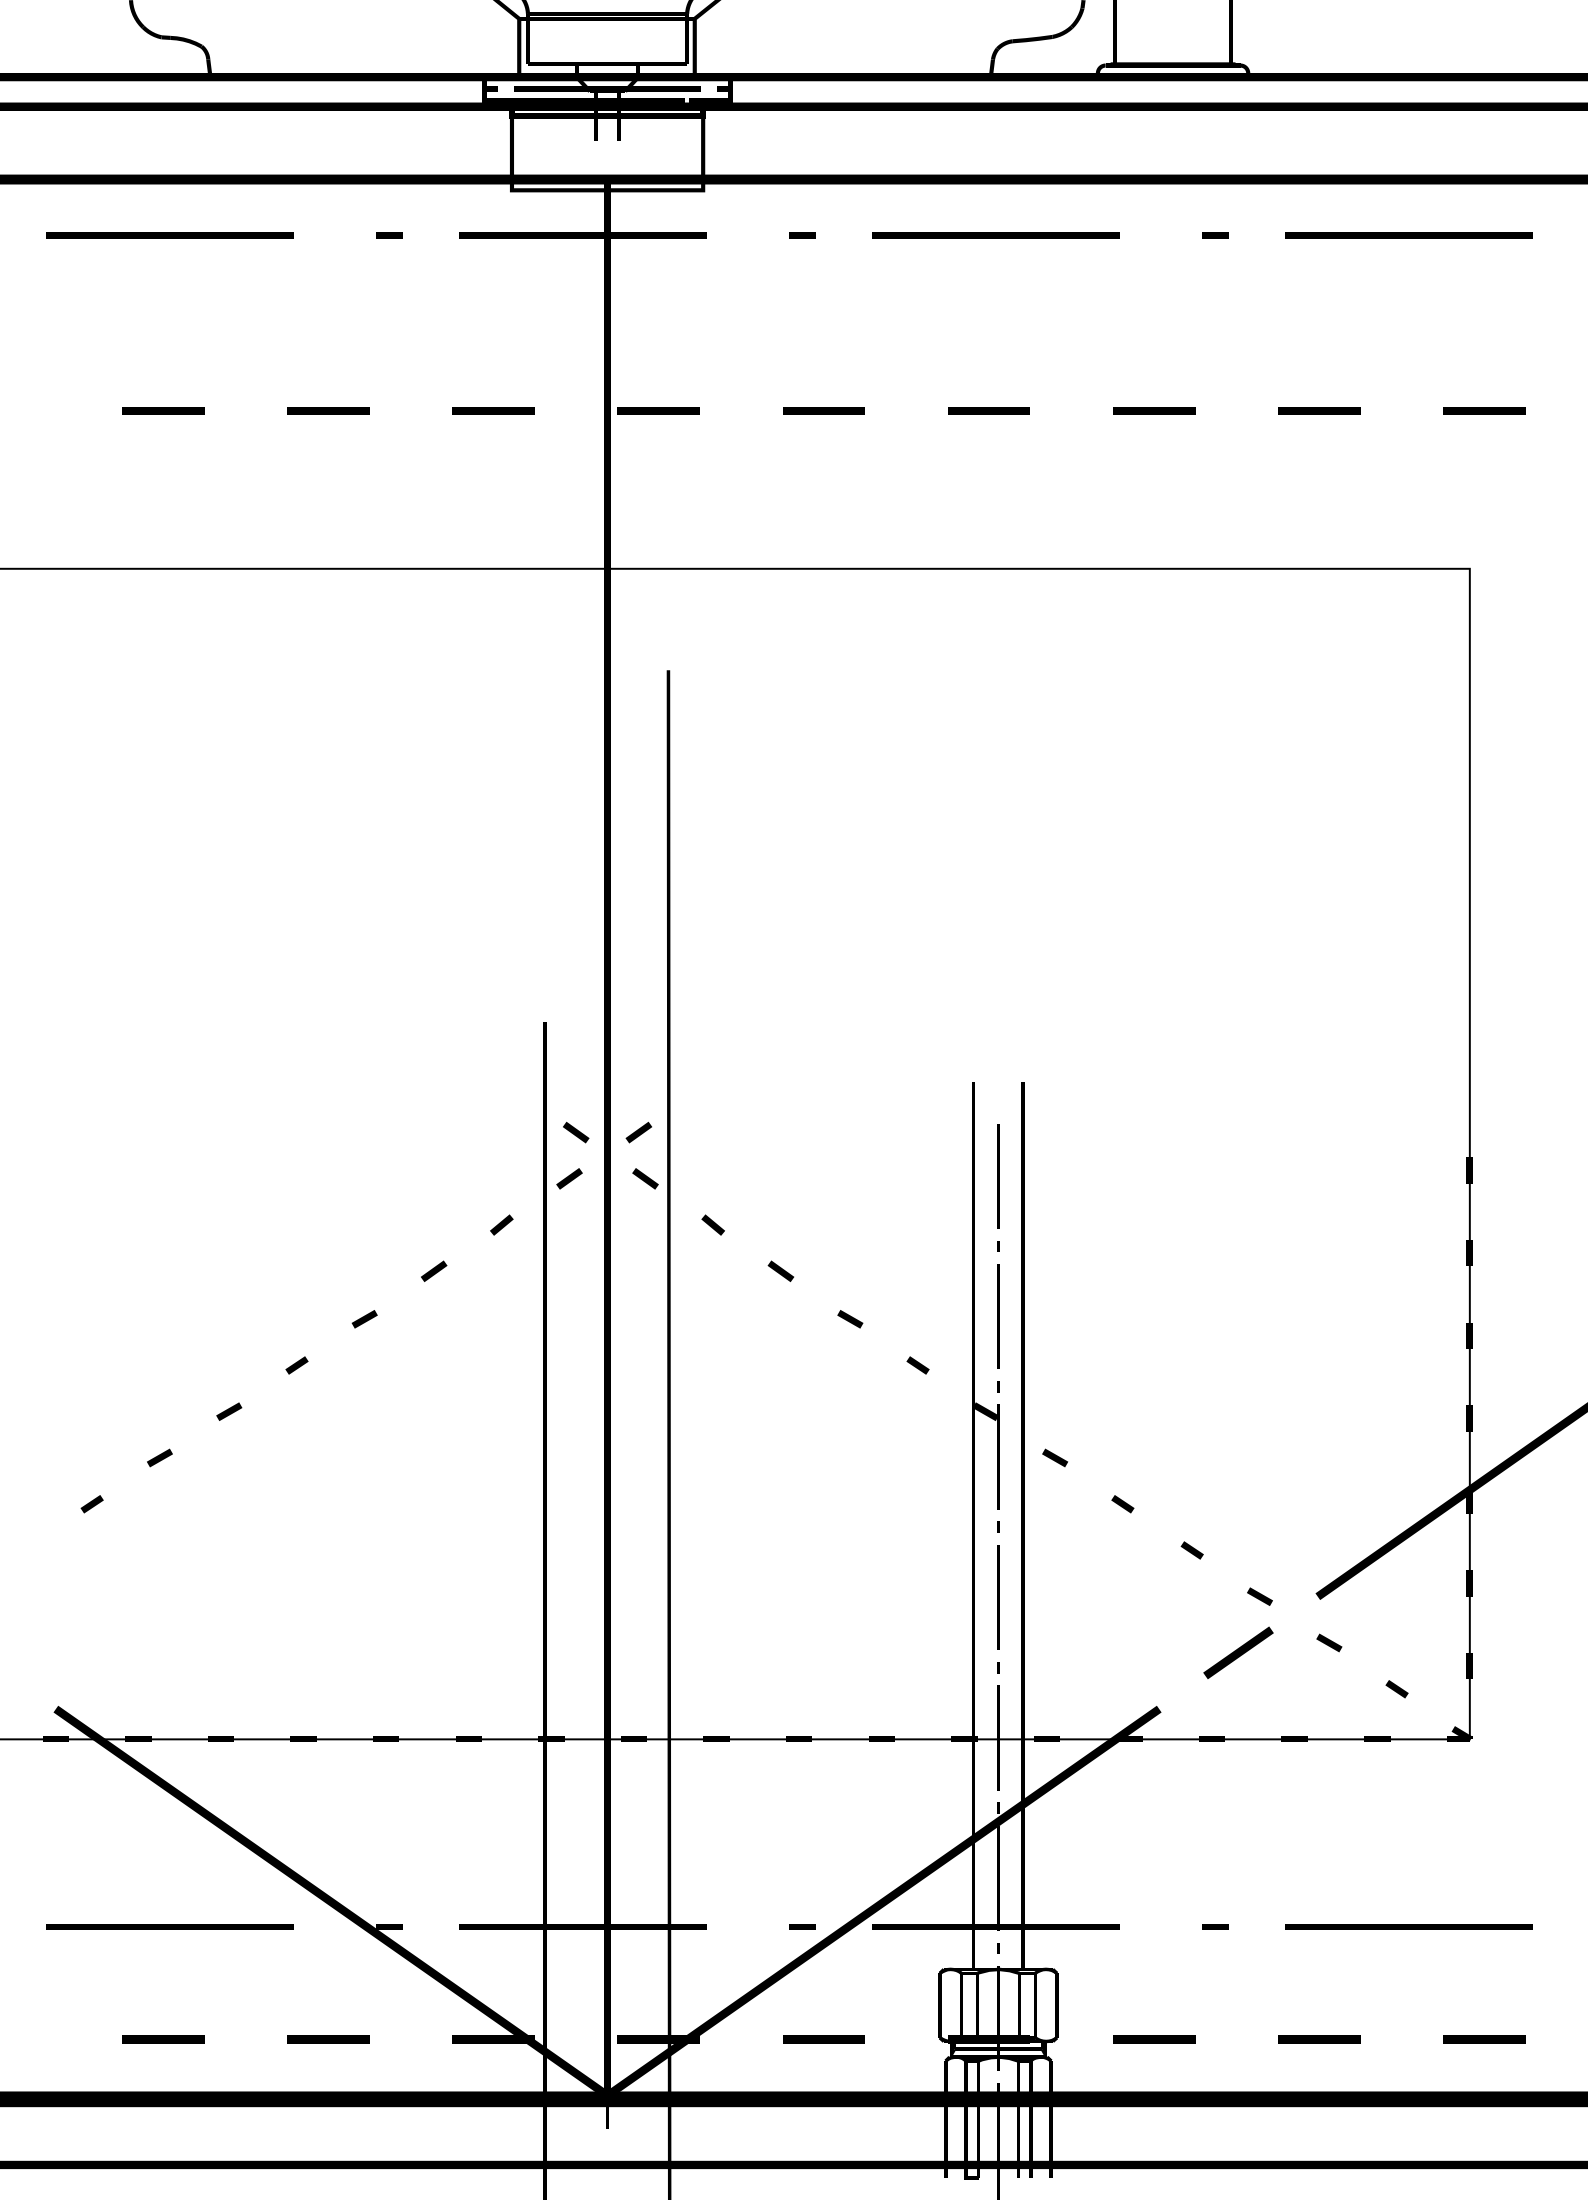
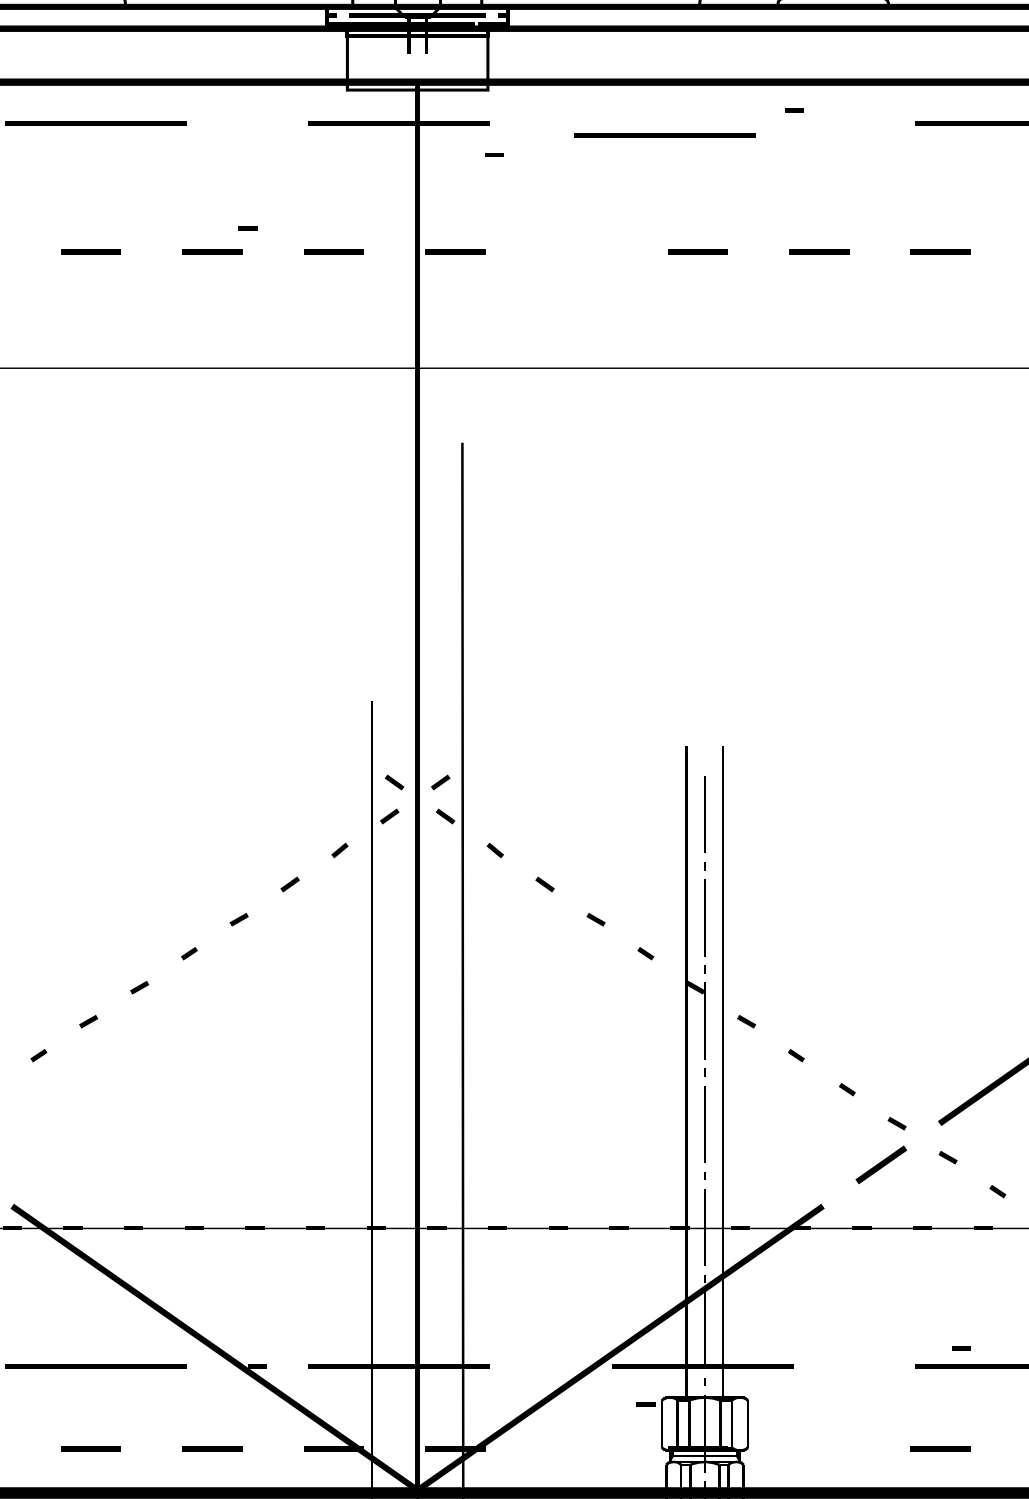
line: (389, 235) -> (247, 228), moved
line: (802, 235) -> (494, 154), moved
line: (995, 235) -> (665, 135), moved
line: (1215, 235) -> (794, 110), moved
line: (823, 410) -> (576, 251), removed
line: (802, 1926) -> (646, 1404), moved
line: (1215, 1926) -> (961, 1347), moved
line: (823, 2039) -> (576, 1449), removed
line: (1154, 2039) -> (819, 1449), removed

